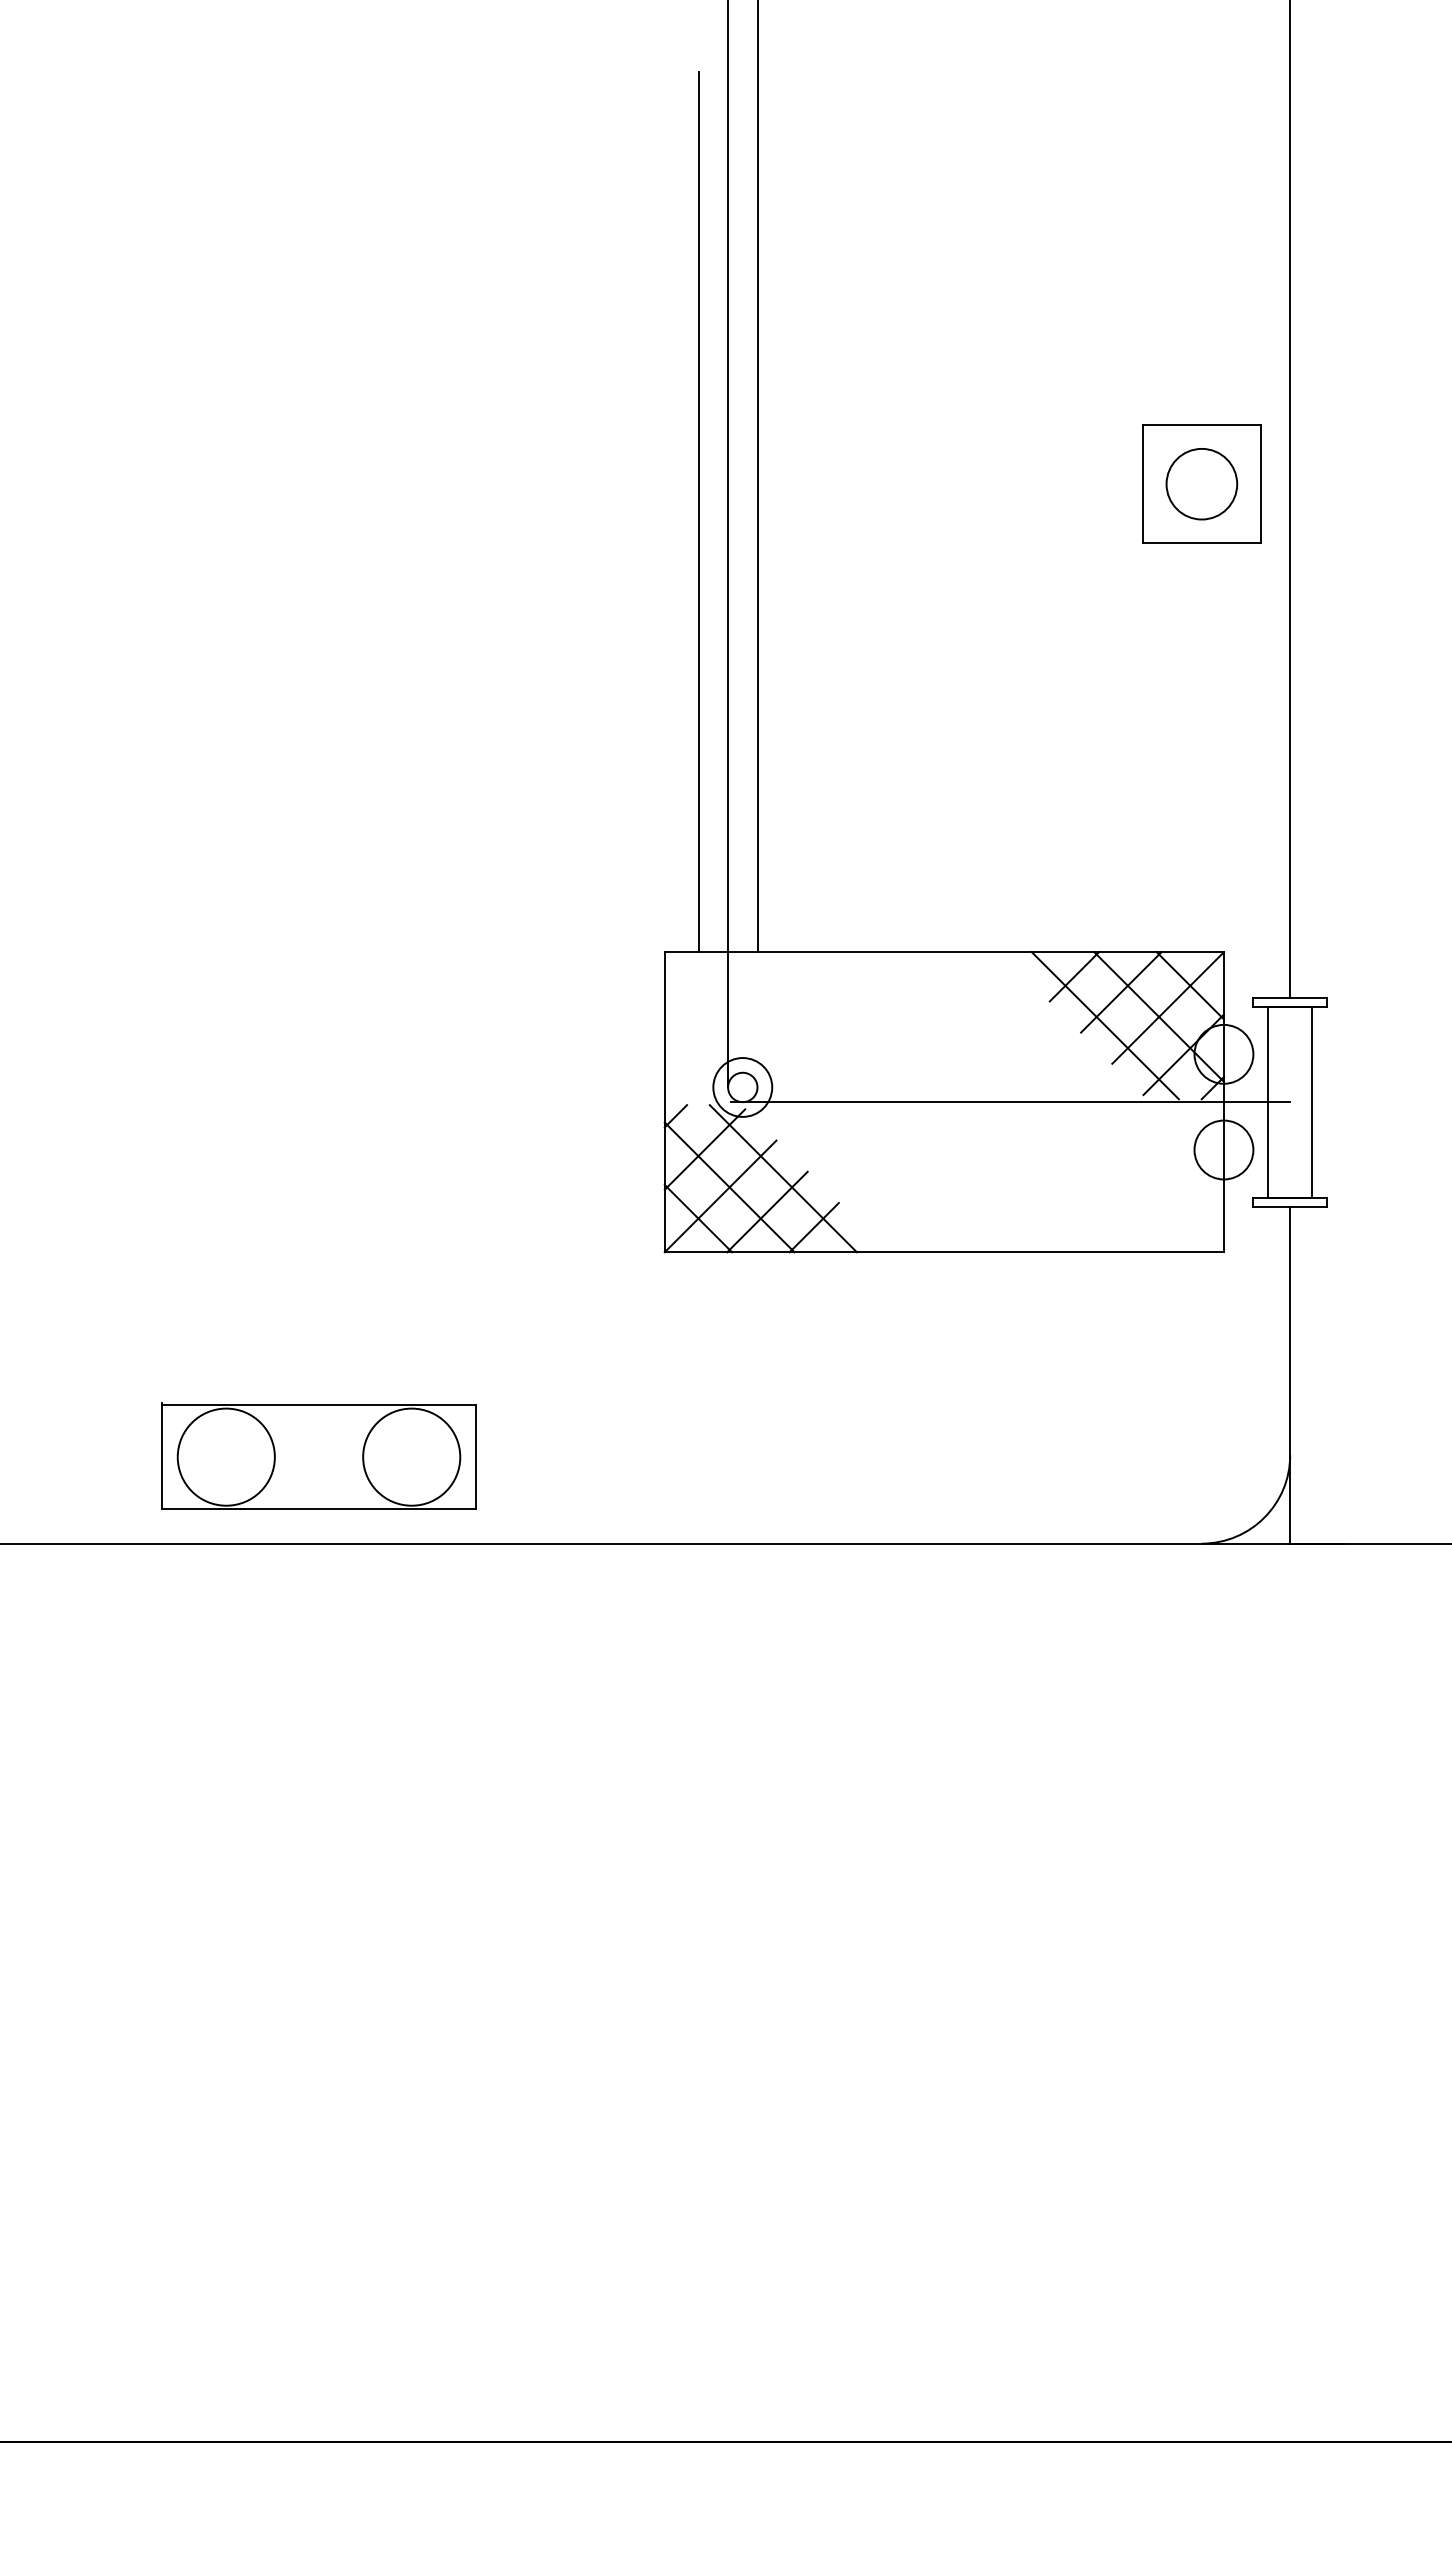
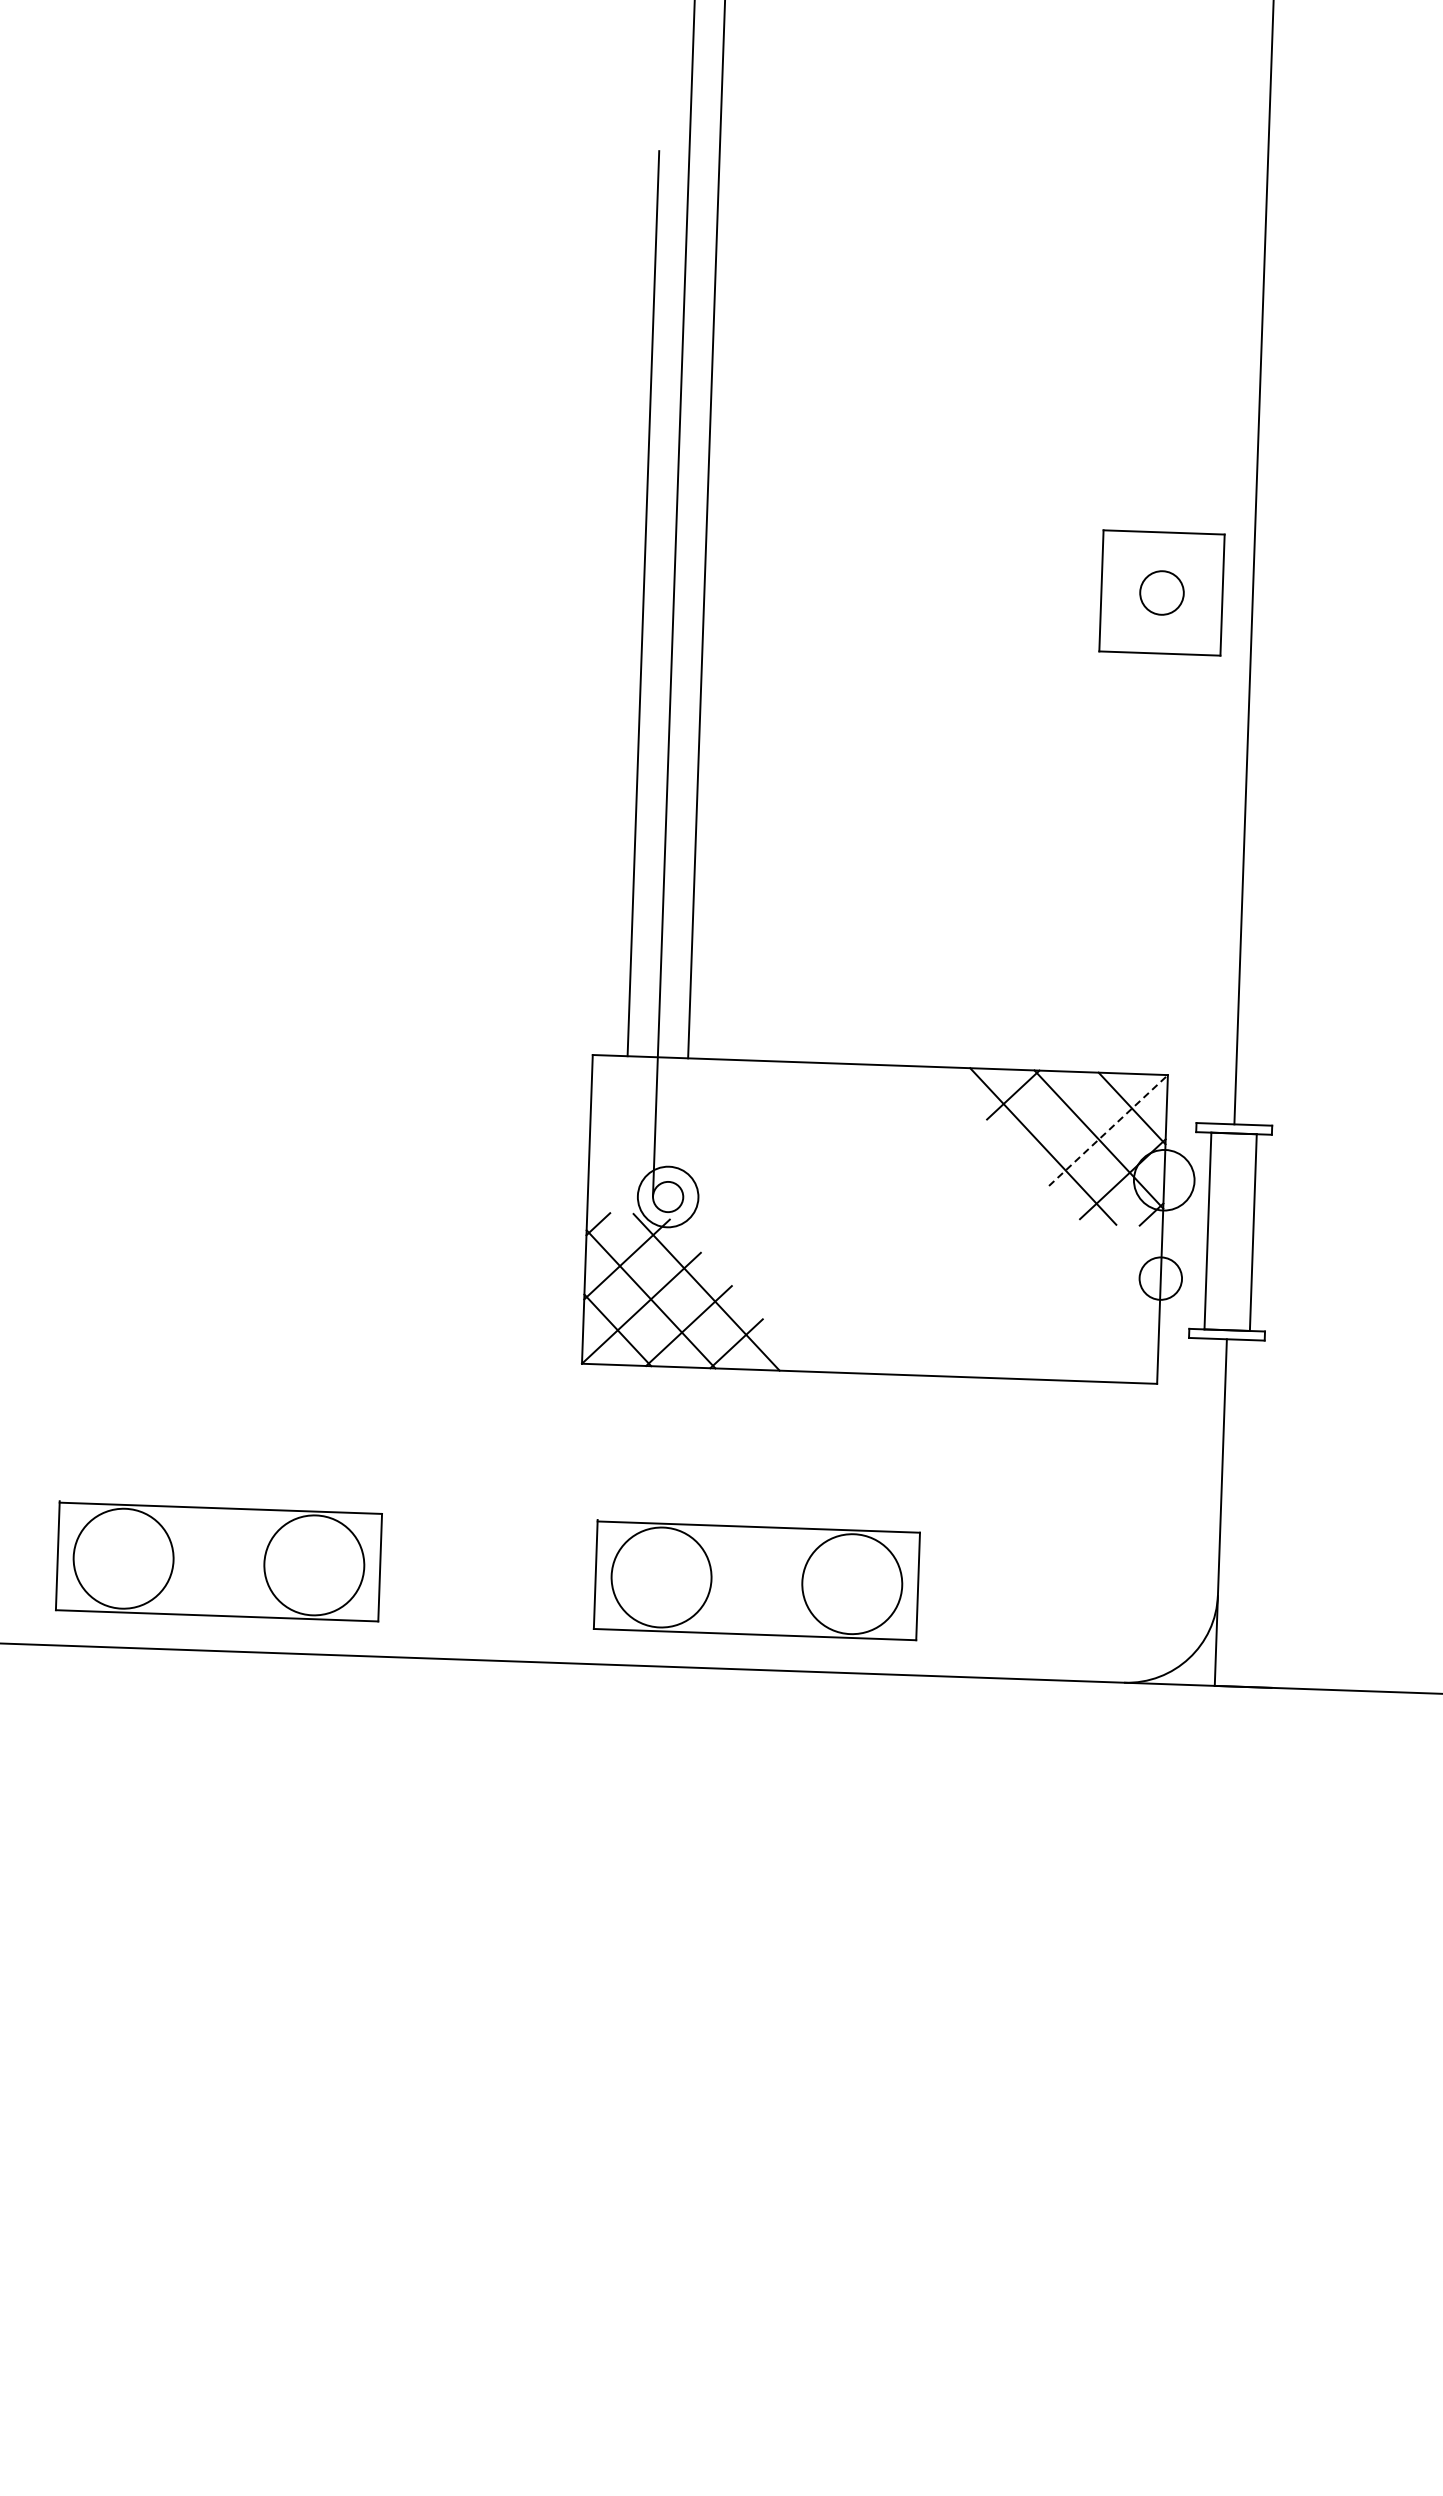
circle: (1201, 483) -> (1161, 592), size x0.6
line: (1121, 992) -> (1061, 1112), removed
line: (1168, 1007) -> (1108, 1130), solid -> dashed
line: (1010, 1102) -> (942, 1222), removed
circle: (1223, 1149) -> (1160, 1278), size x0.7
part: (841, 1455) -> (756, 1579), added

